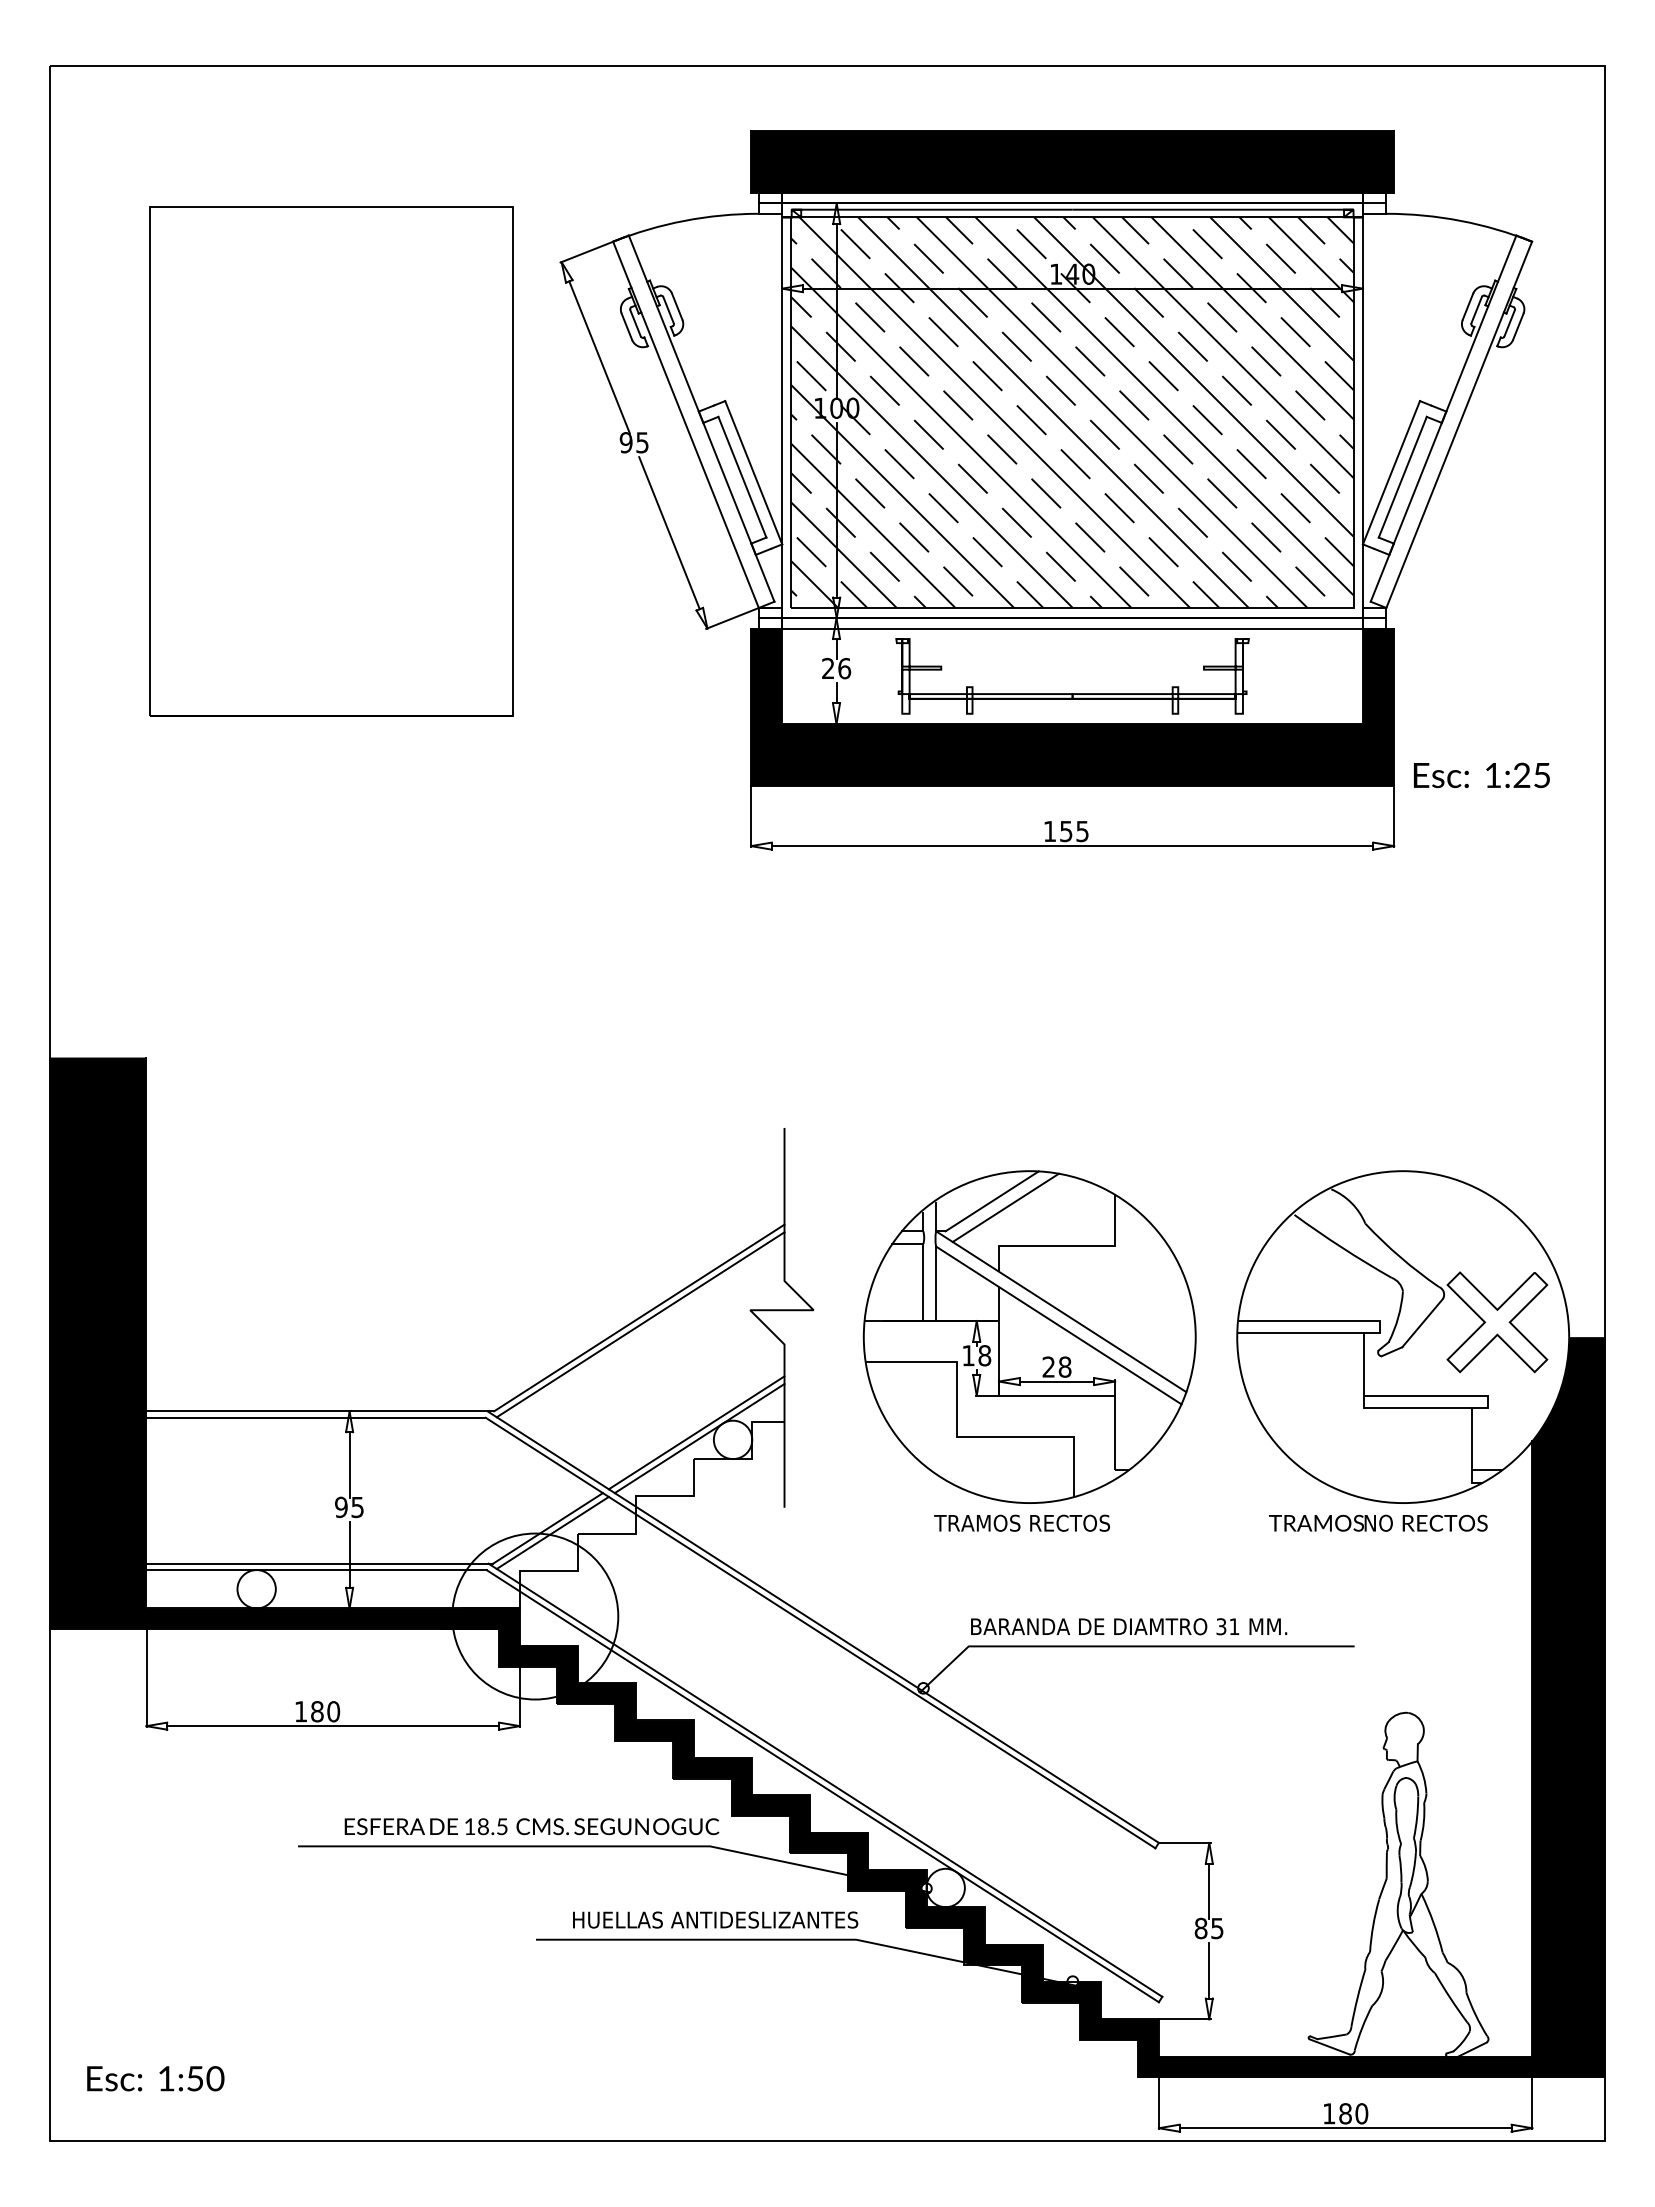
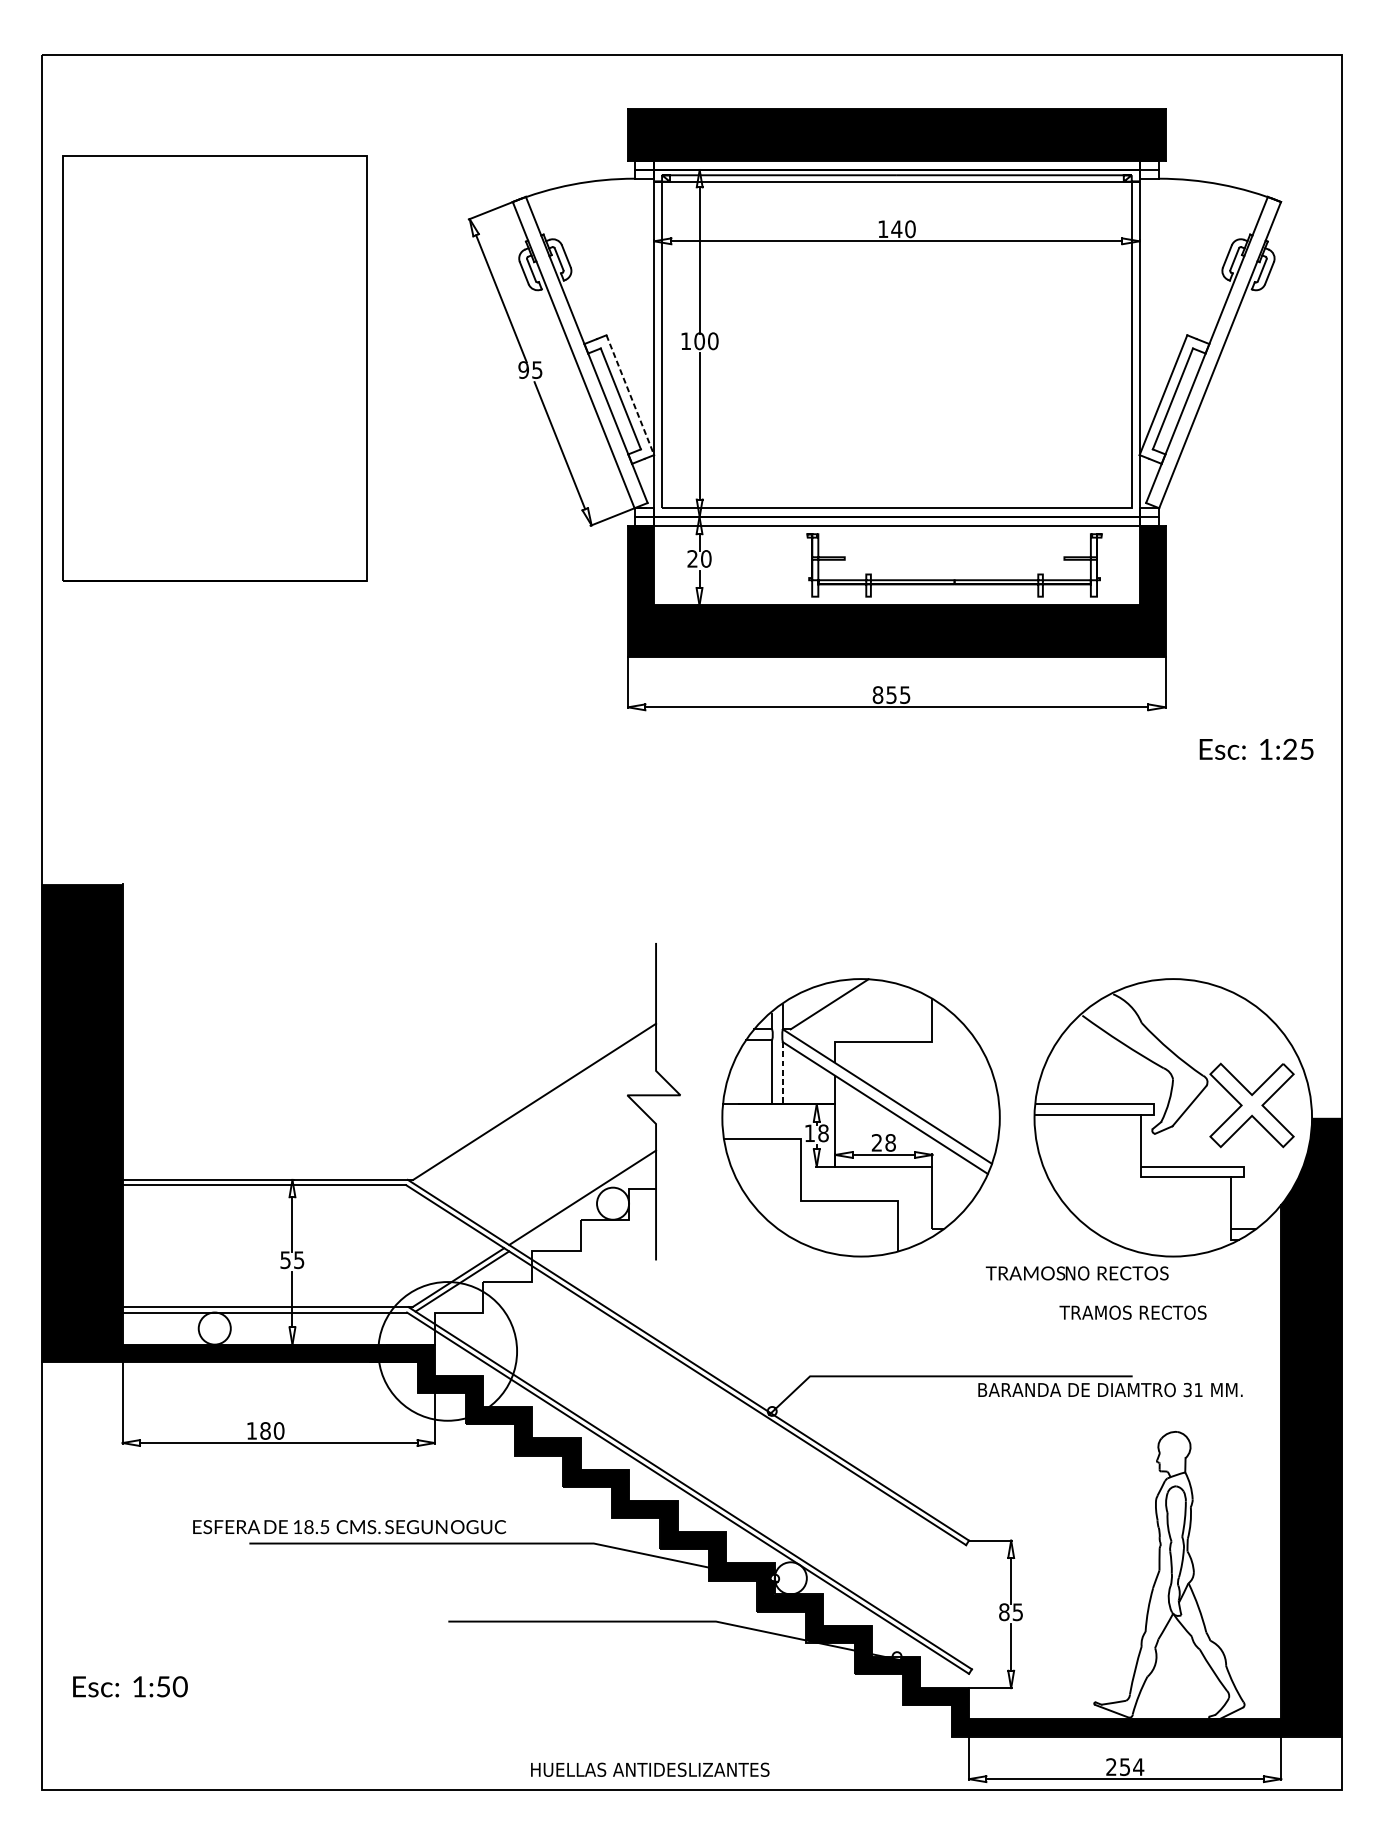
hatch: (1072, 412) -> (896, 344), removed
curve: (150, 461) -> (64, 368), moved
line: (753, 473) -> (630, 395), solid -> dashed
text: (844, 668) -> (706, 558), 26 -> 20
part: (1072, 693) -> (954, 579), moved
text: (1481, 775) -> (1256, 749), moved
text: (1049, 831) -> (877, 695), 155 -> 855
line: (1005, 1207) -> (840, 1009), removed
line: (936, 1284) -> (783, 1073), solid -> dashed
line: (640, 1324) -> (535, 1107), removed
line: (699, 1438) -> (584, 1202), removed
text: (341, 1506) -> (285, 1259), 95 -> 55
text: (1021, 1522) -> (1132, 1312), moved
text: (1378, 1522) -> (1077, 1272), moved
text: (1129, 1626) -> (1110, 1389), moved
text: (531, 1826) -> (349, 1526), moved
text: (715, 1919) -> (650, 1769), moved
text: (155, 2078) -> (130, 1686), moved
text: (1345, 2113) -> (1125, 1766), 180 -> 254

